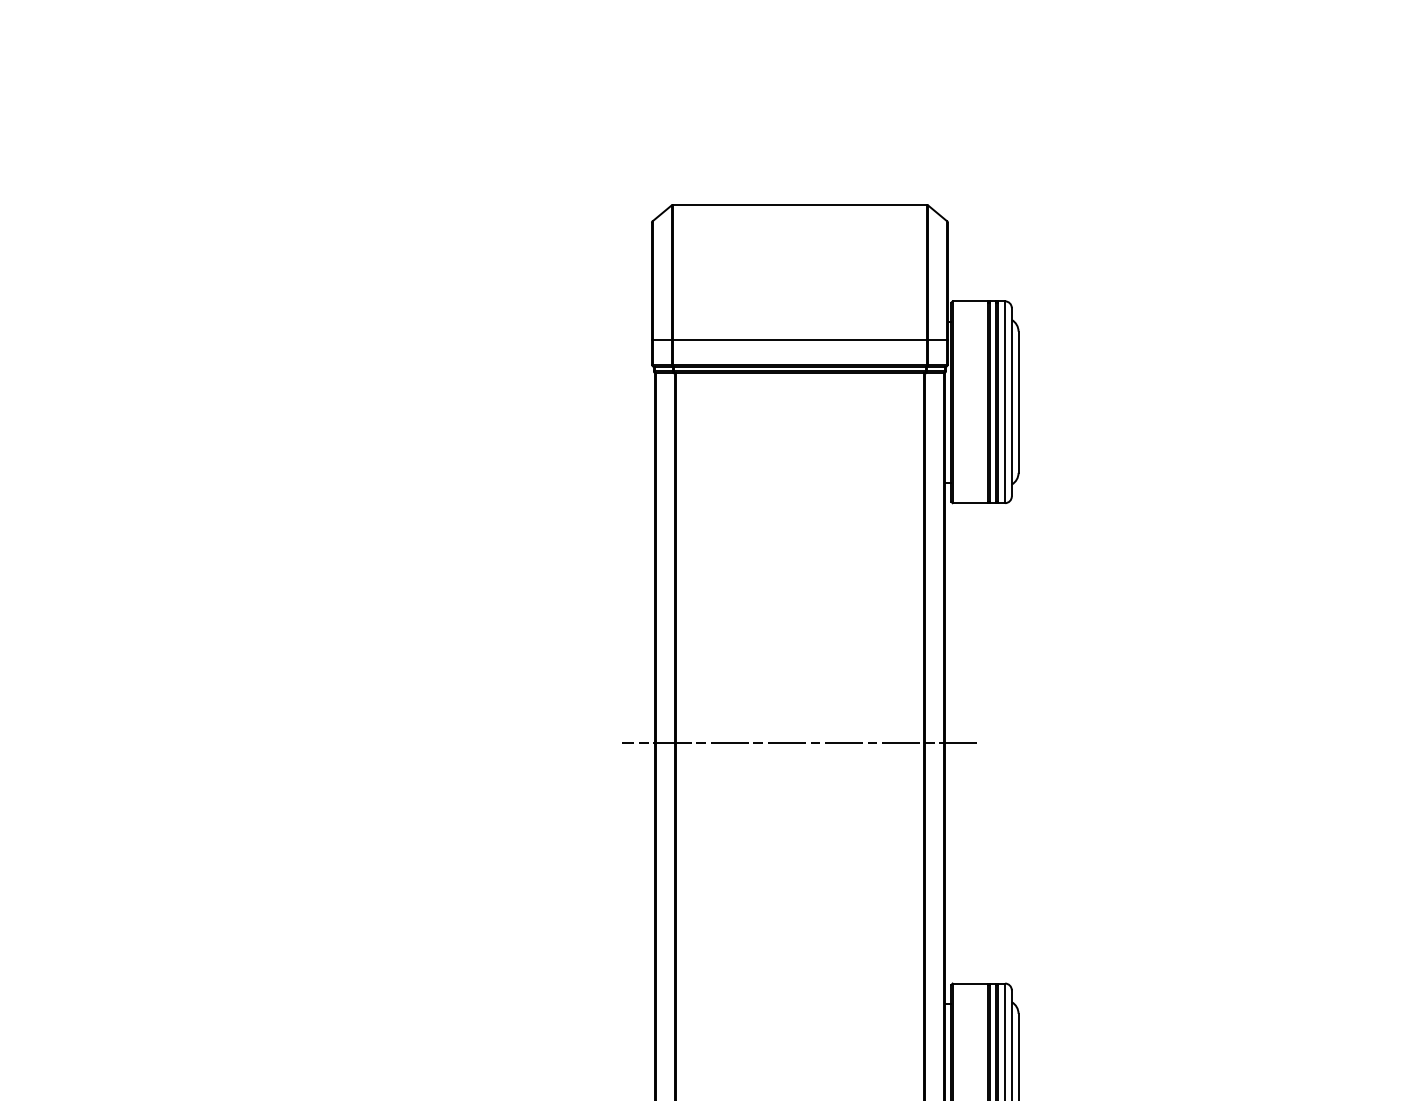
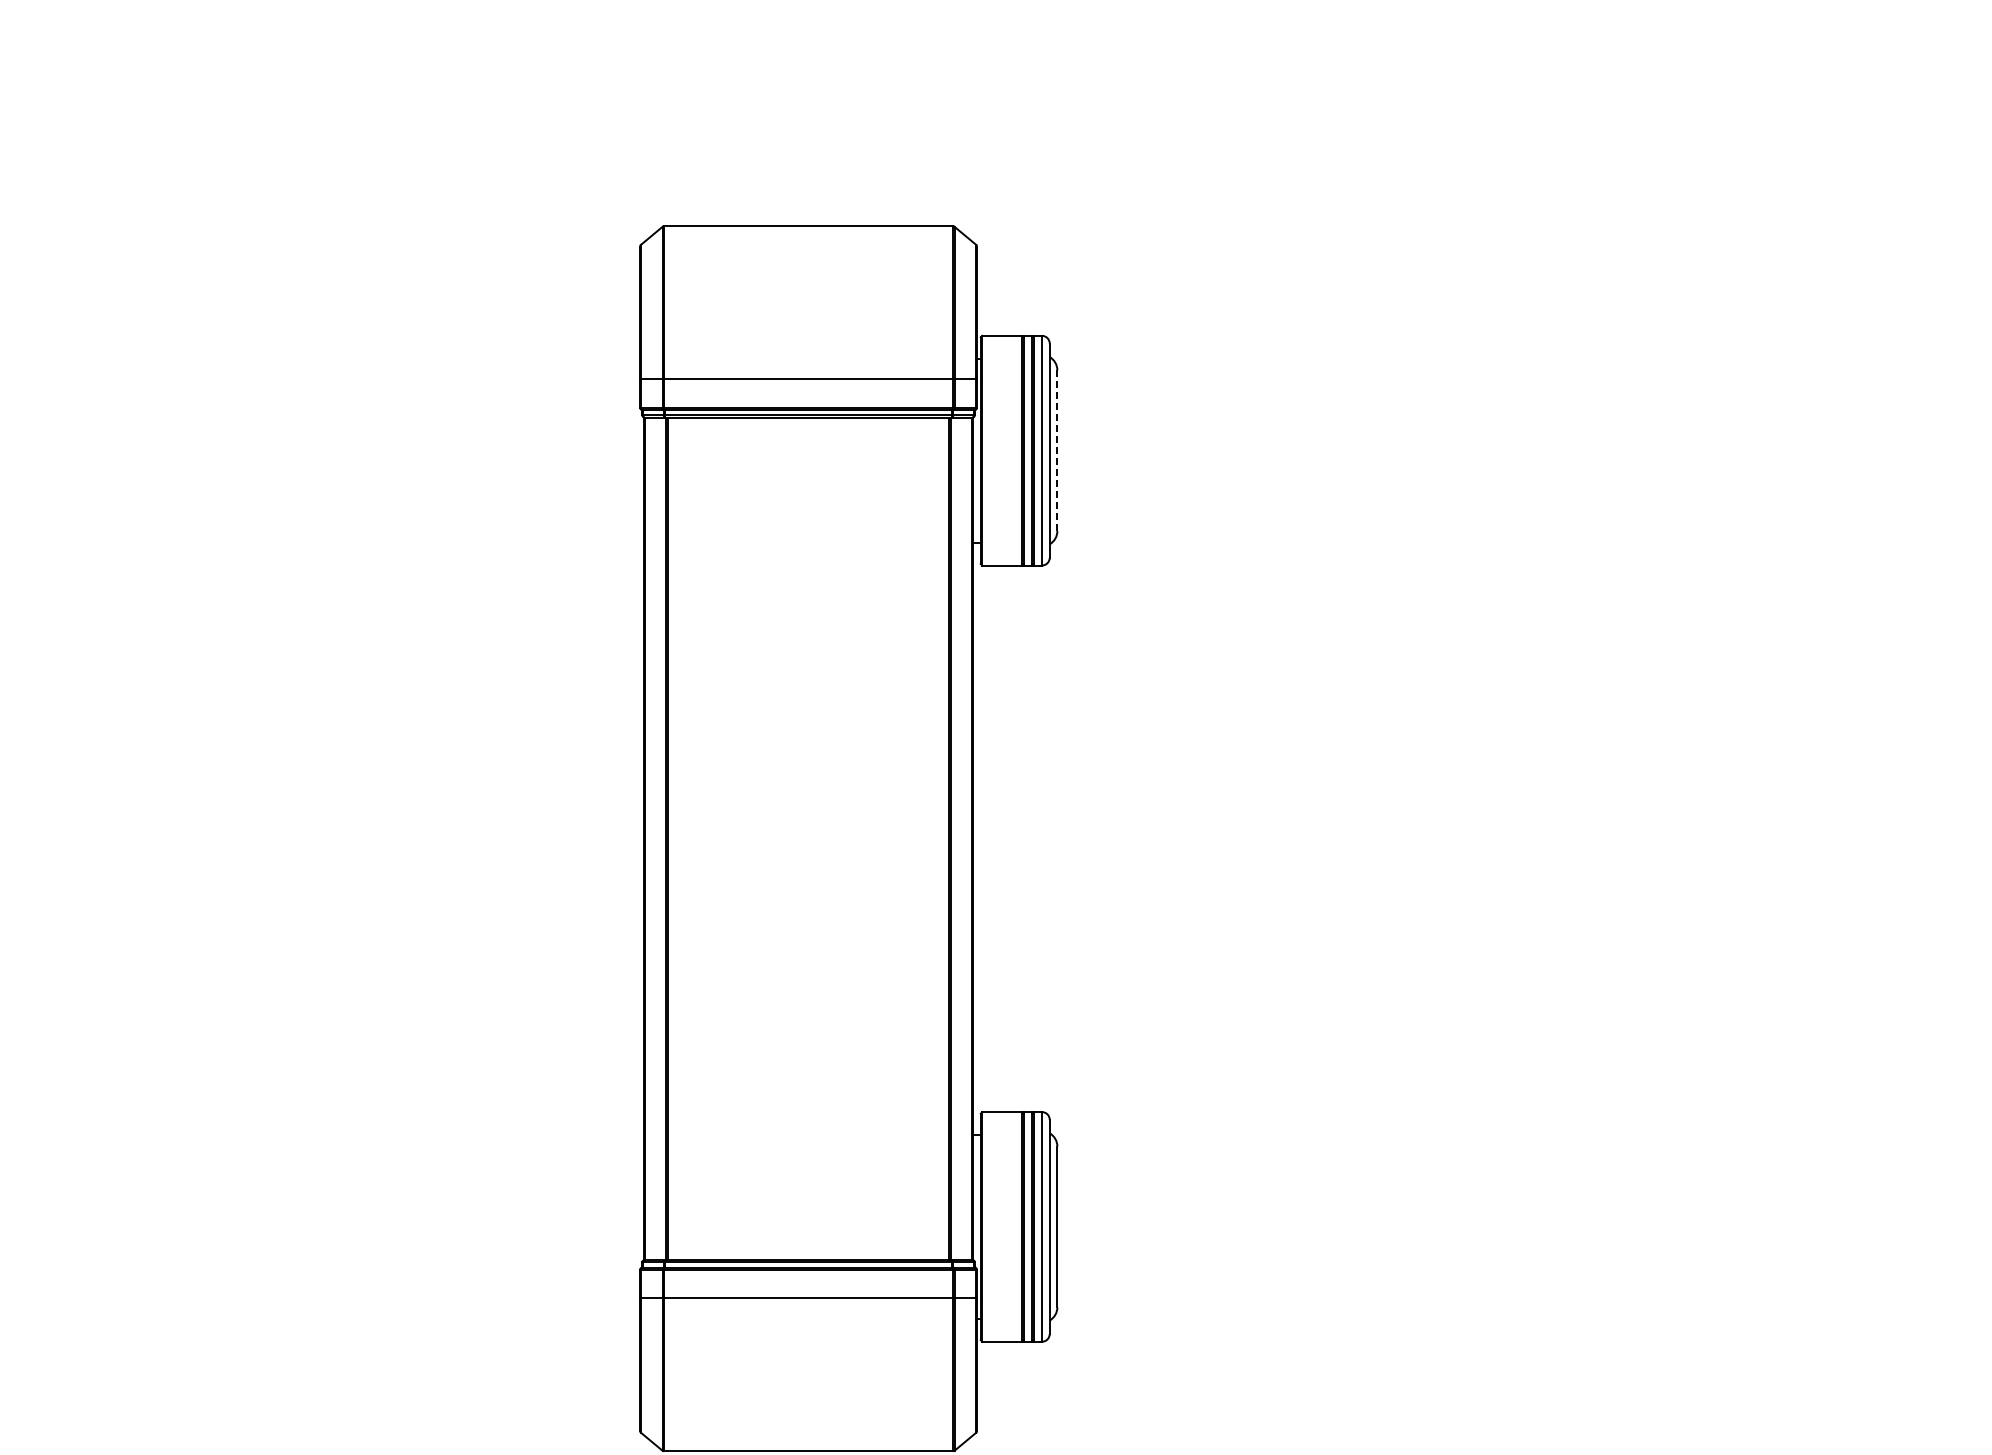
line: (1018, 402) -> (1057, 450), solid -> dashed
line: (799, 743) -> (808, 838), removed

